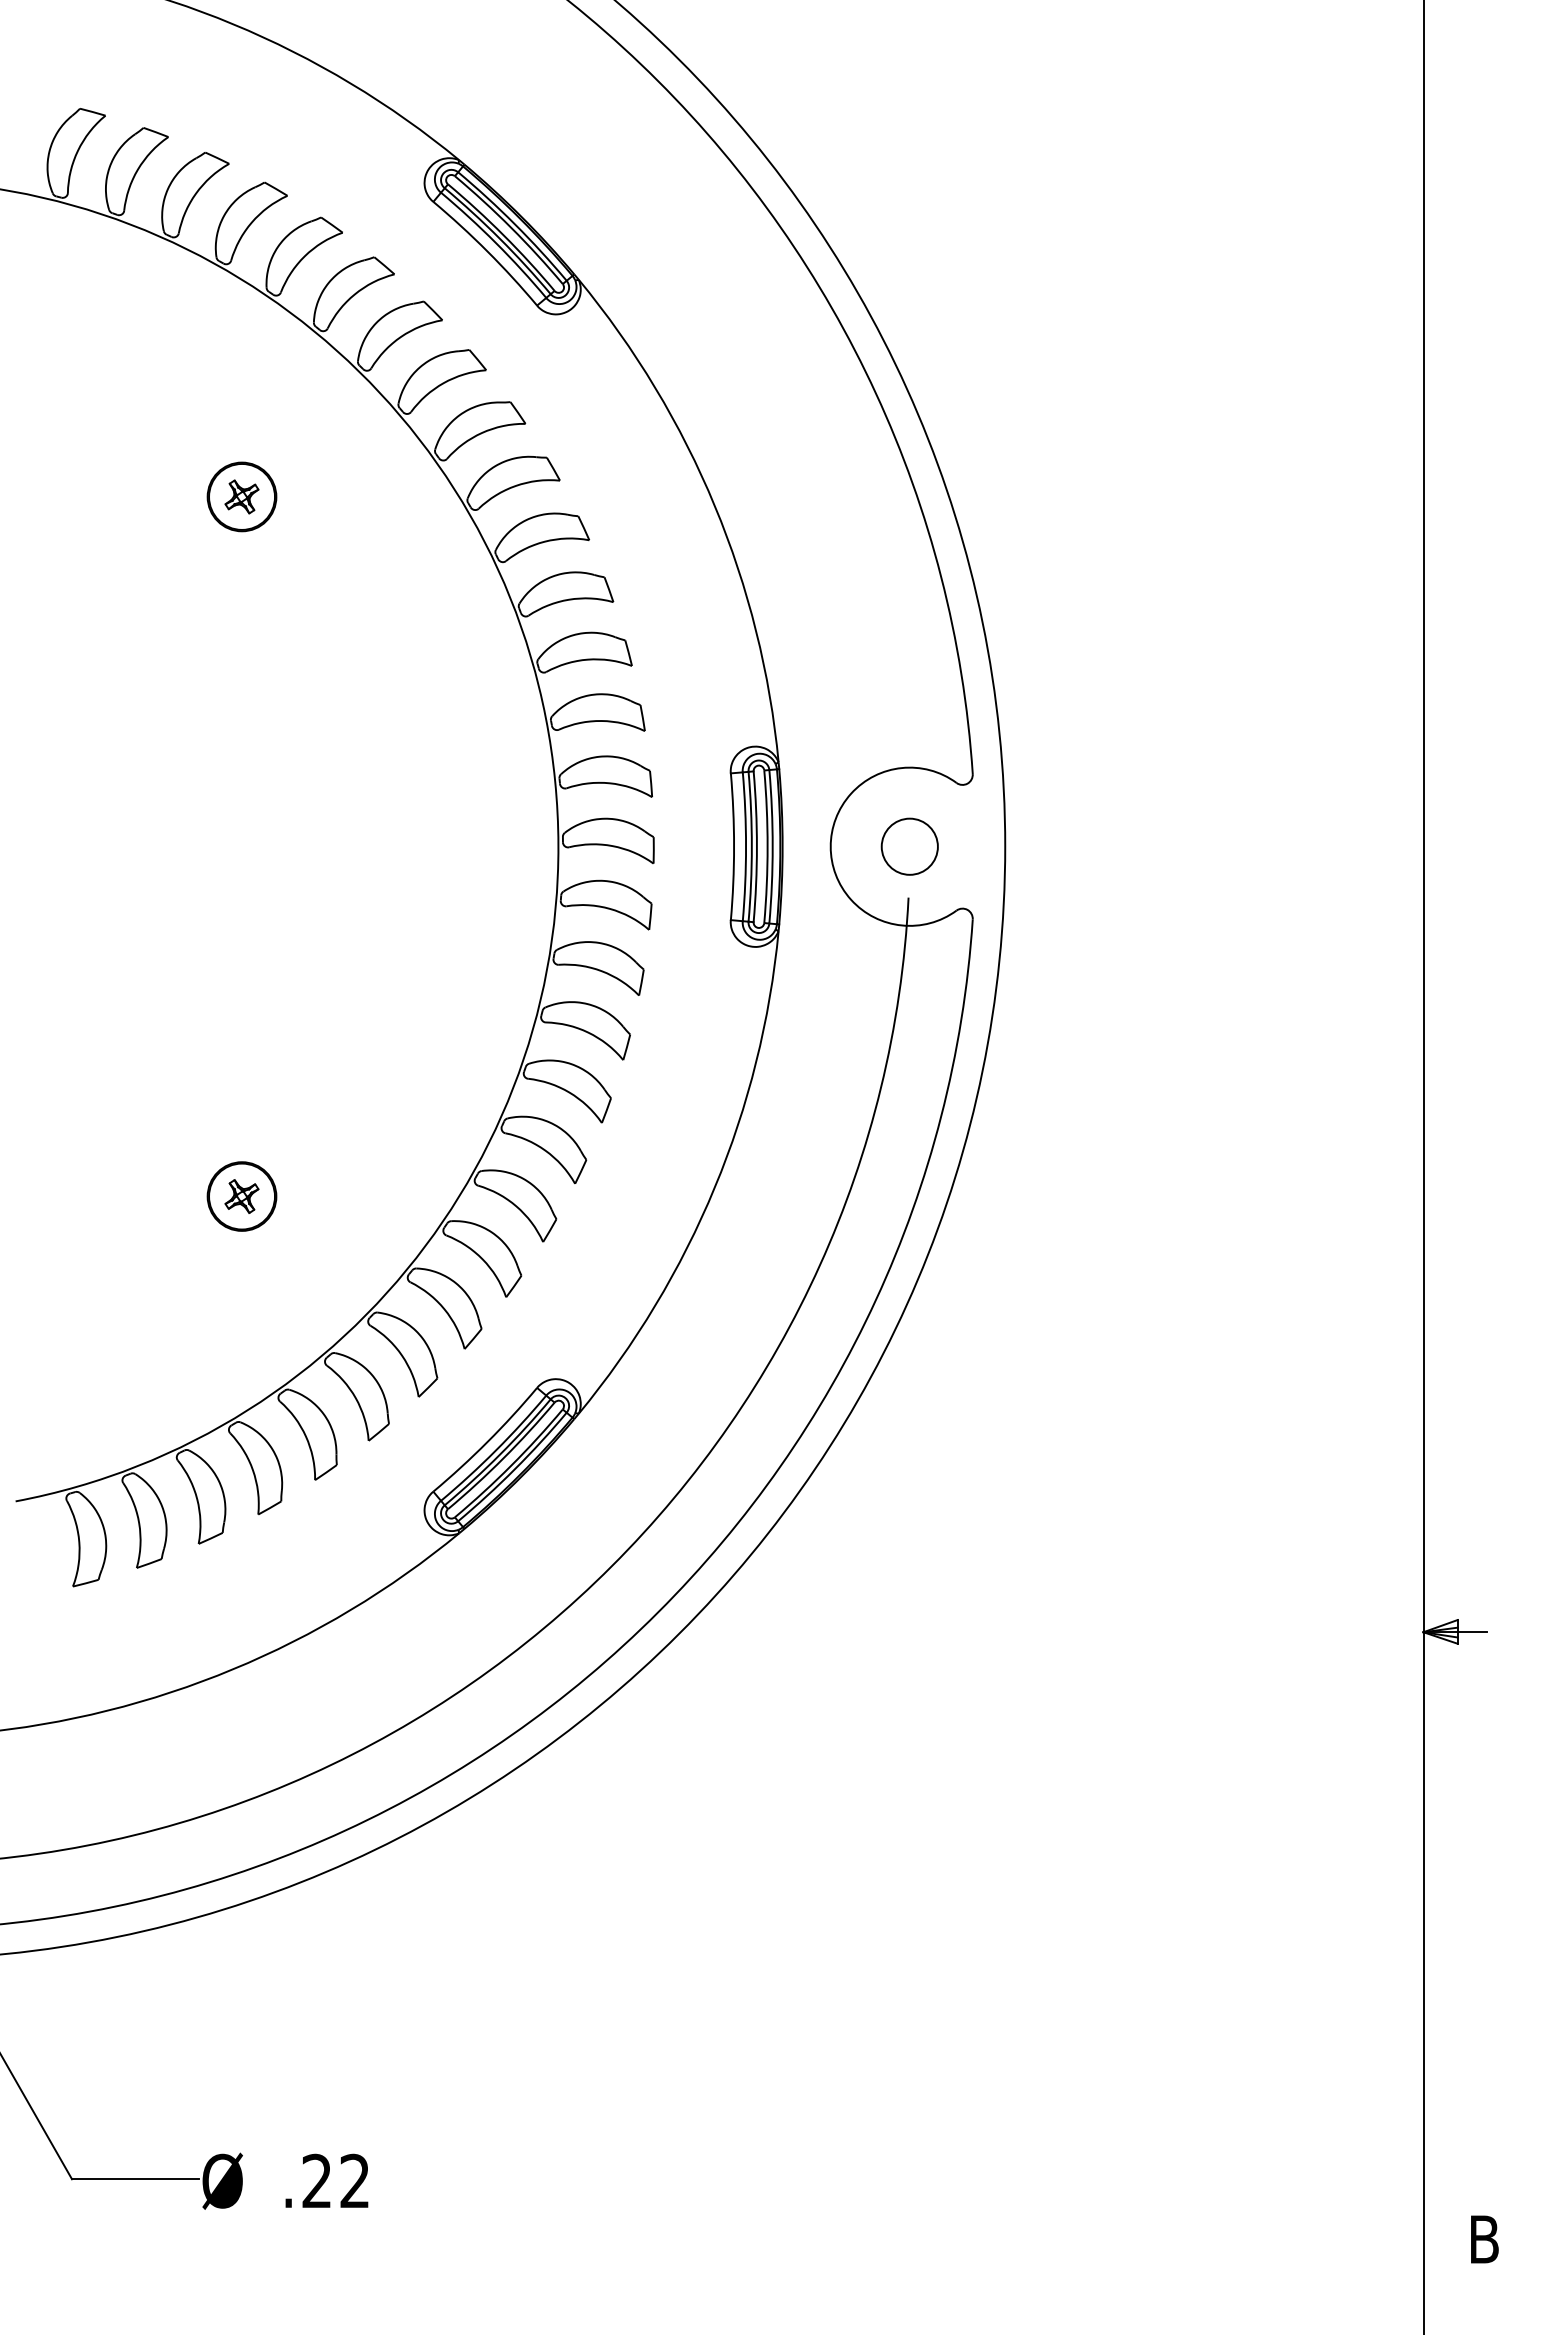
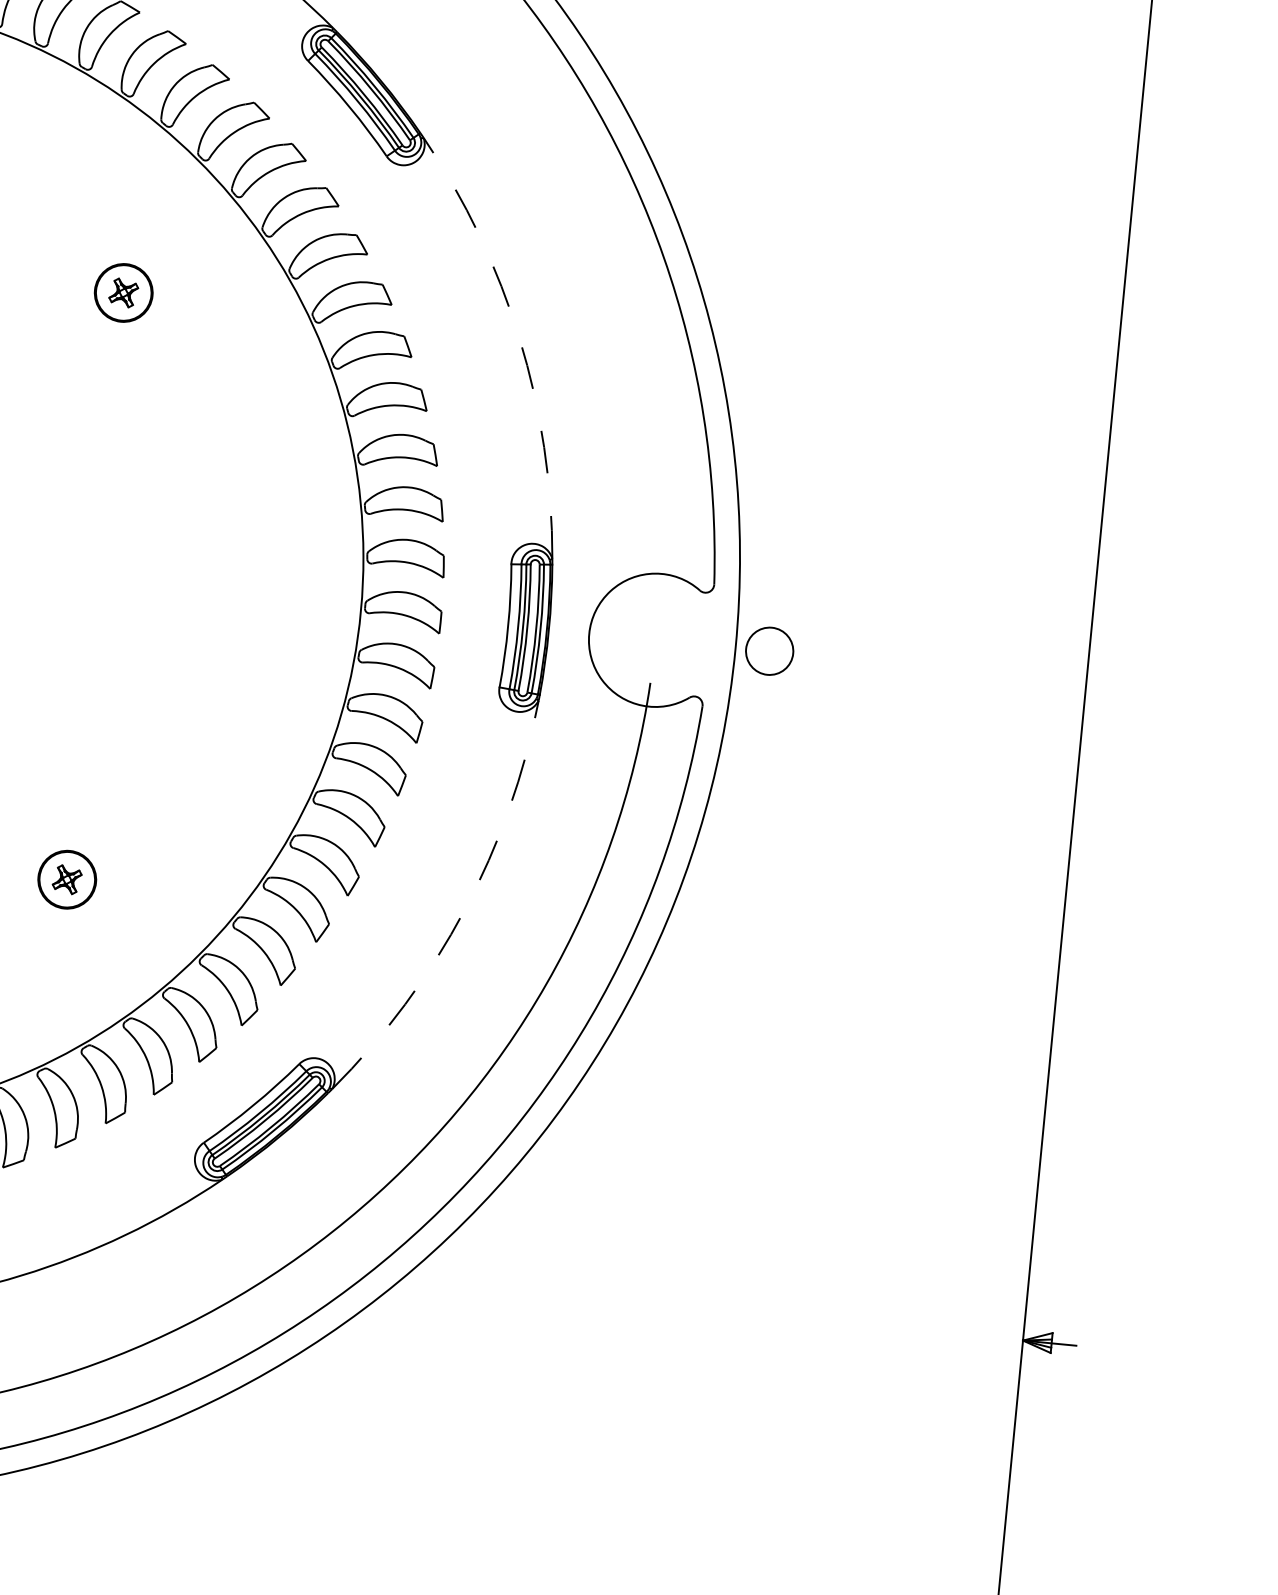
arc: (714, 506) -> (519, 339), solid -> dashed
circle: (909, 846) -> (769, 651), moved
arc: (714, 1187) -> (464, 910), solid -> dashed

